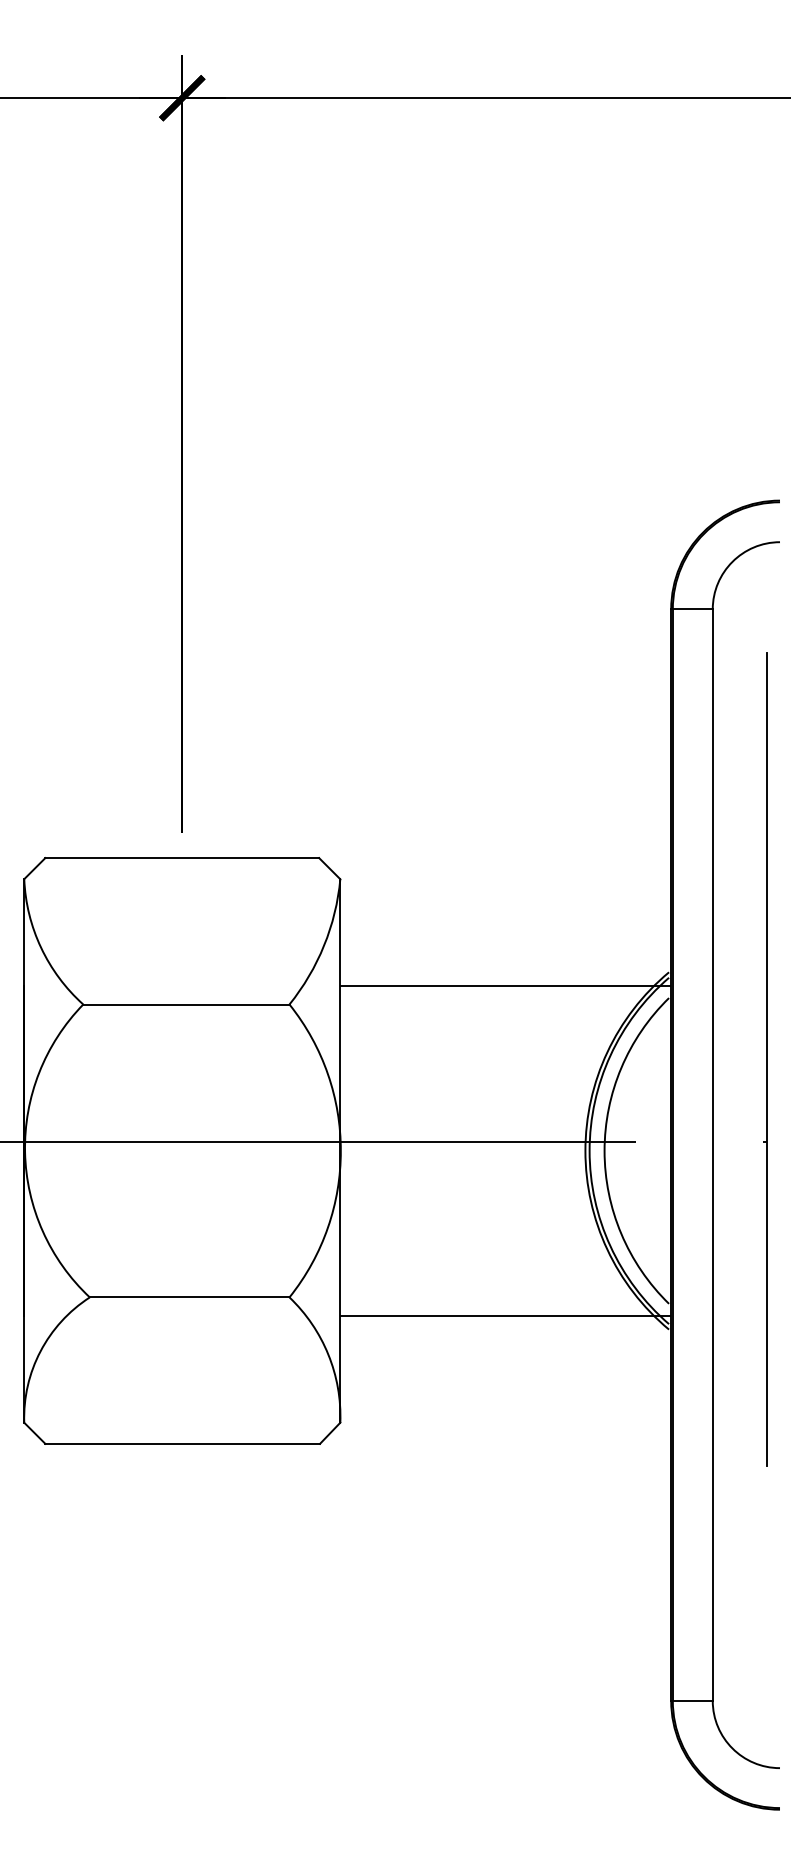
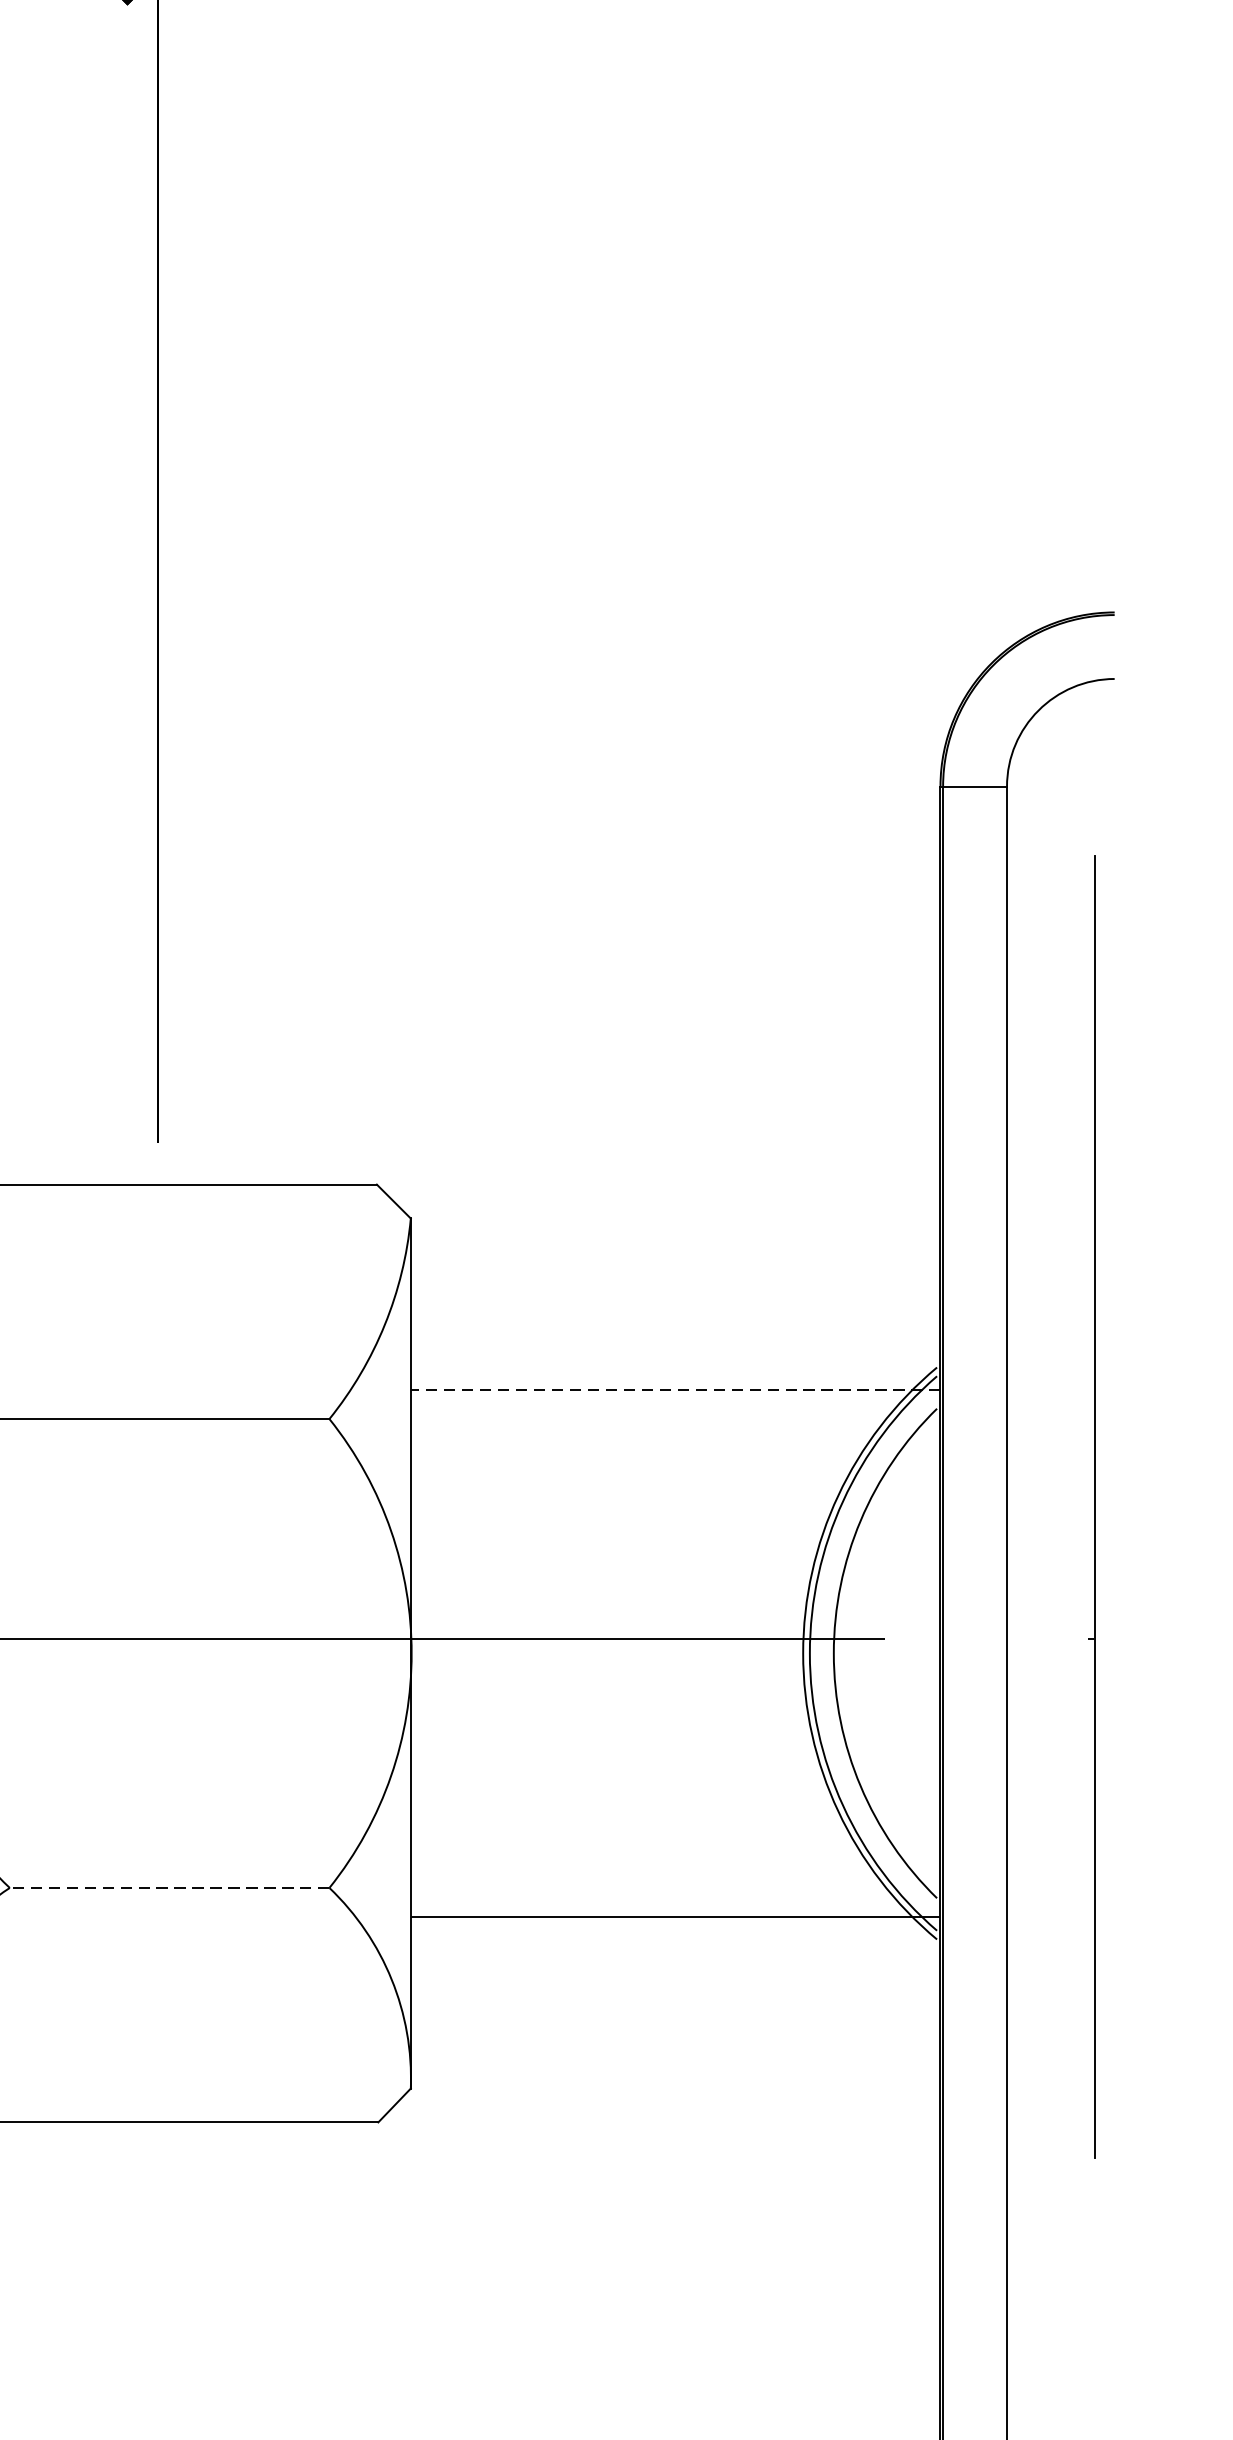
line: (505, 986) -> (675, 1390), solid -> dashed
line: (189, 1297) -> (169, 1888), solid -> dashed

